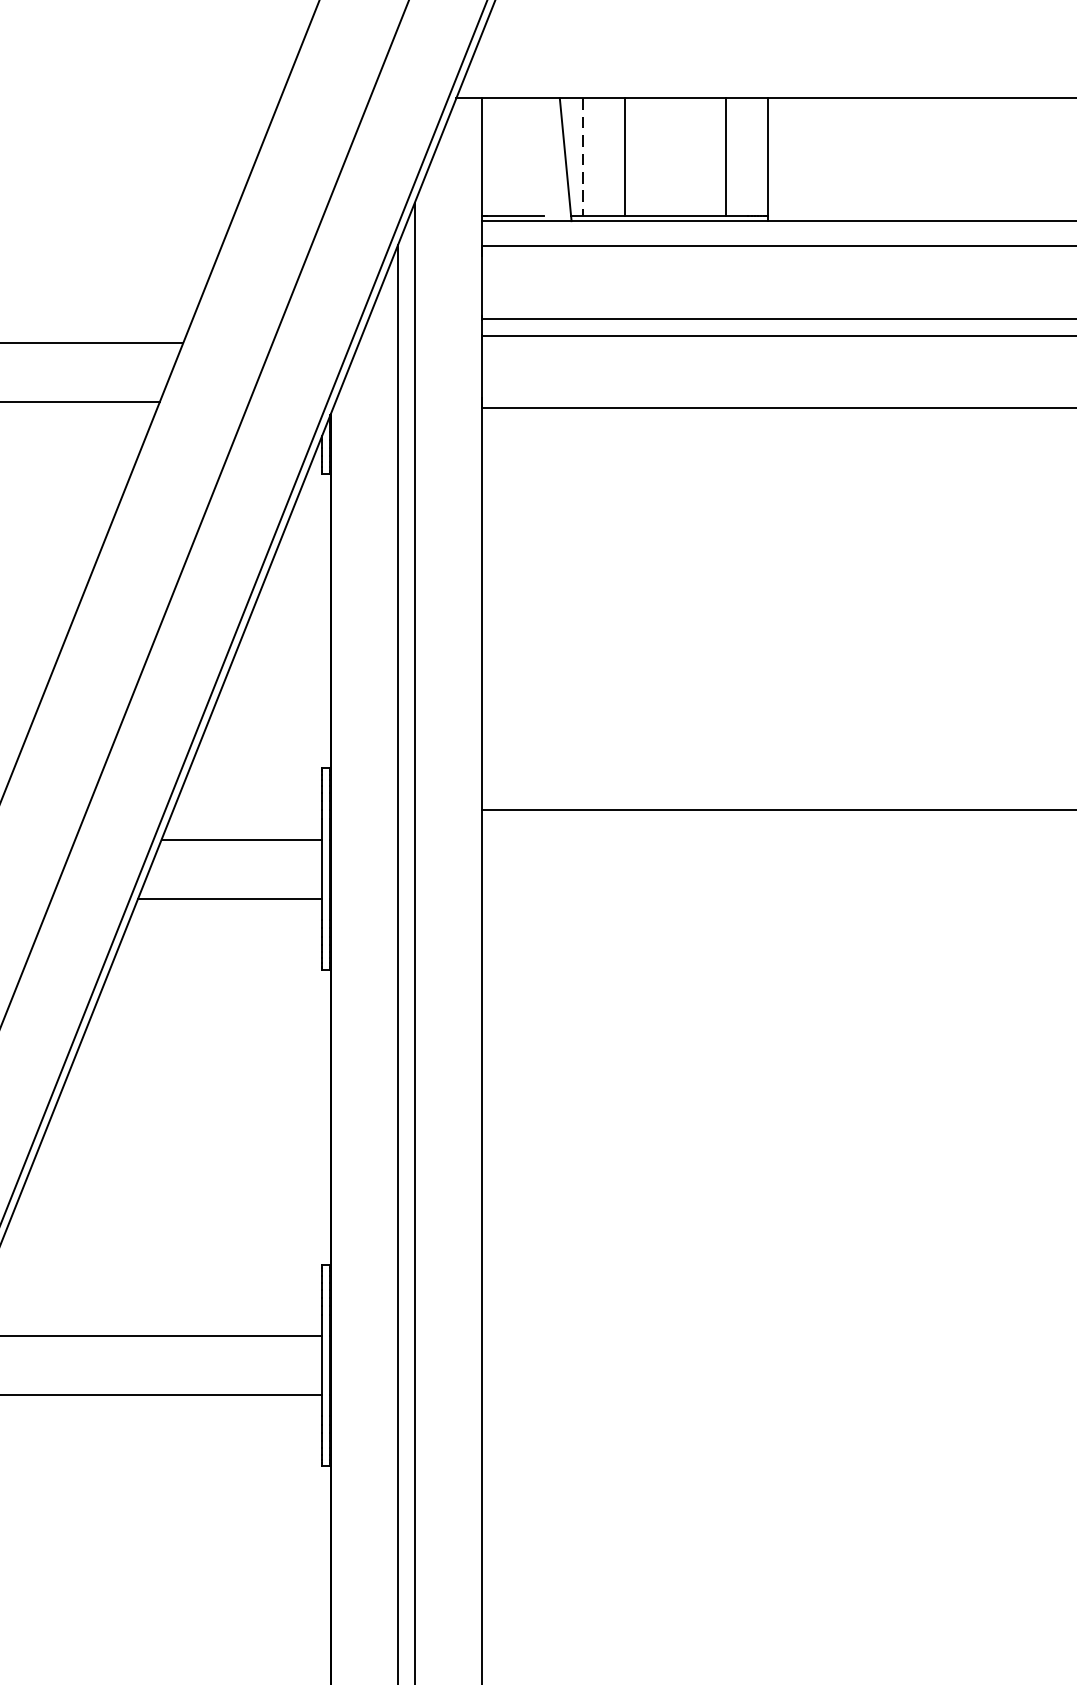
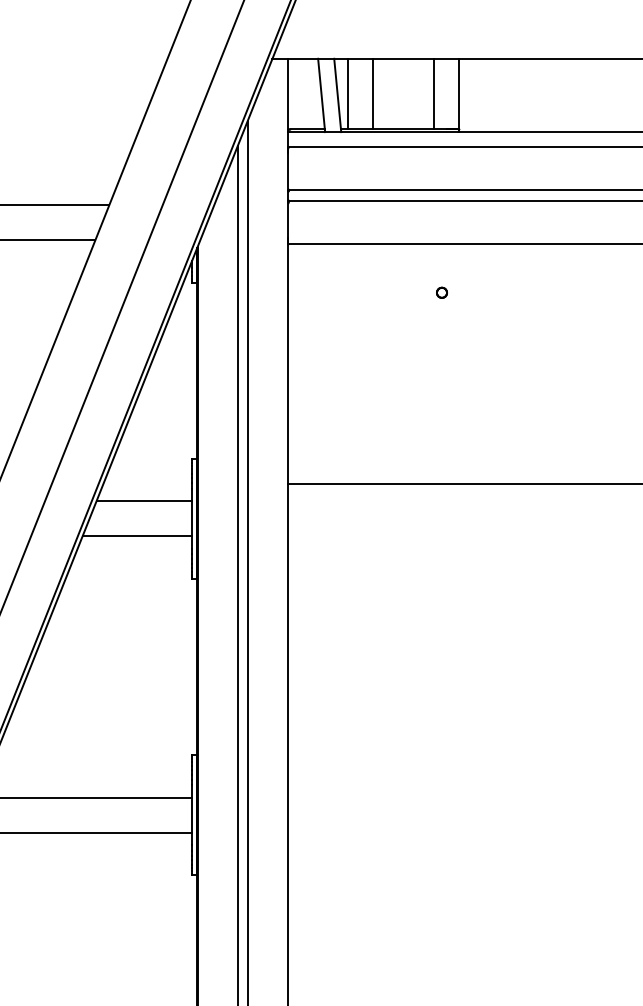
line: (583, 158) -> (348, 94), dashed -> solid
line: (538, 159) -> (321, 95), added
part: (739, 489) -> (441, 292), added

